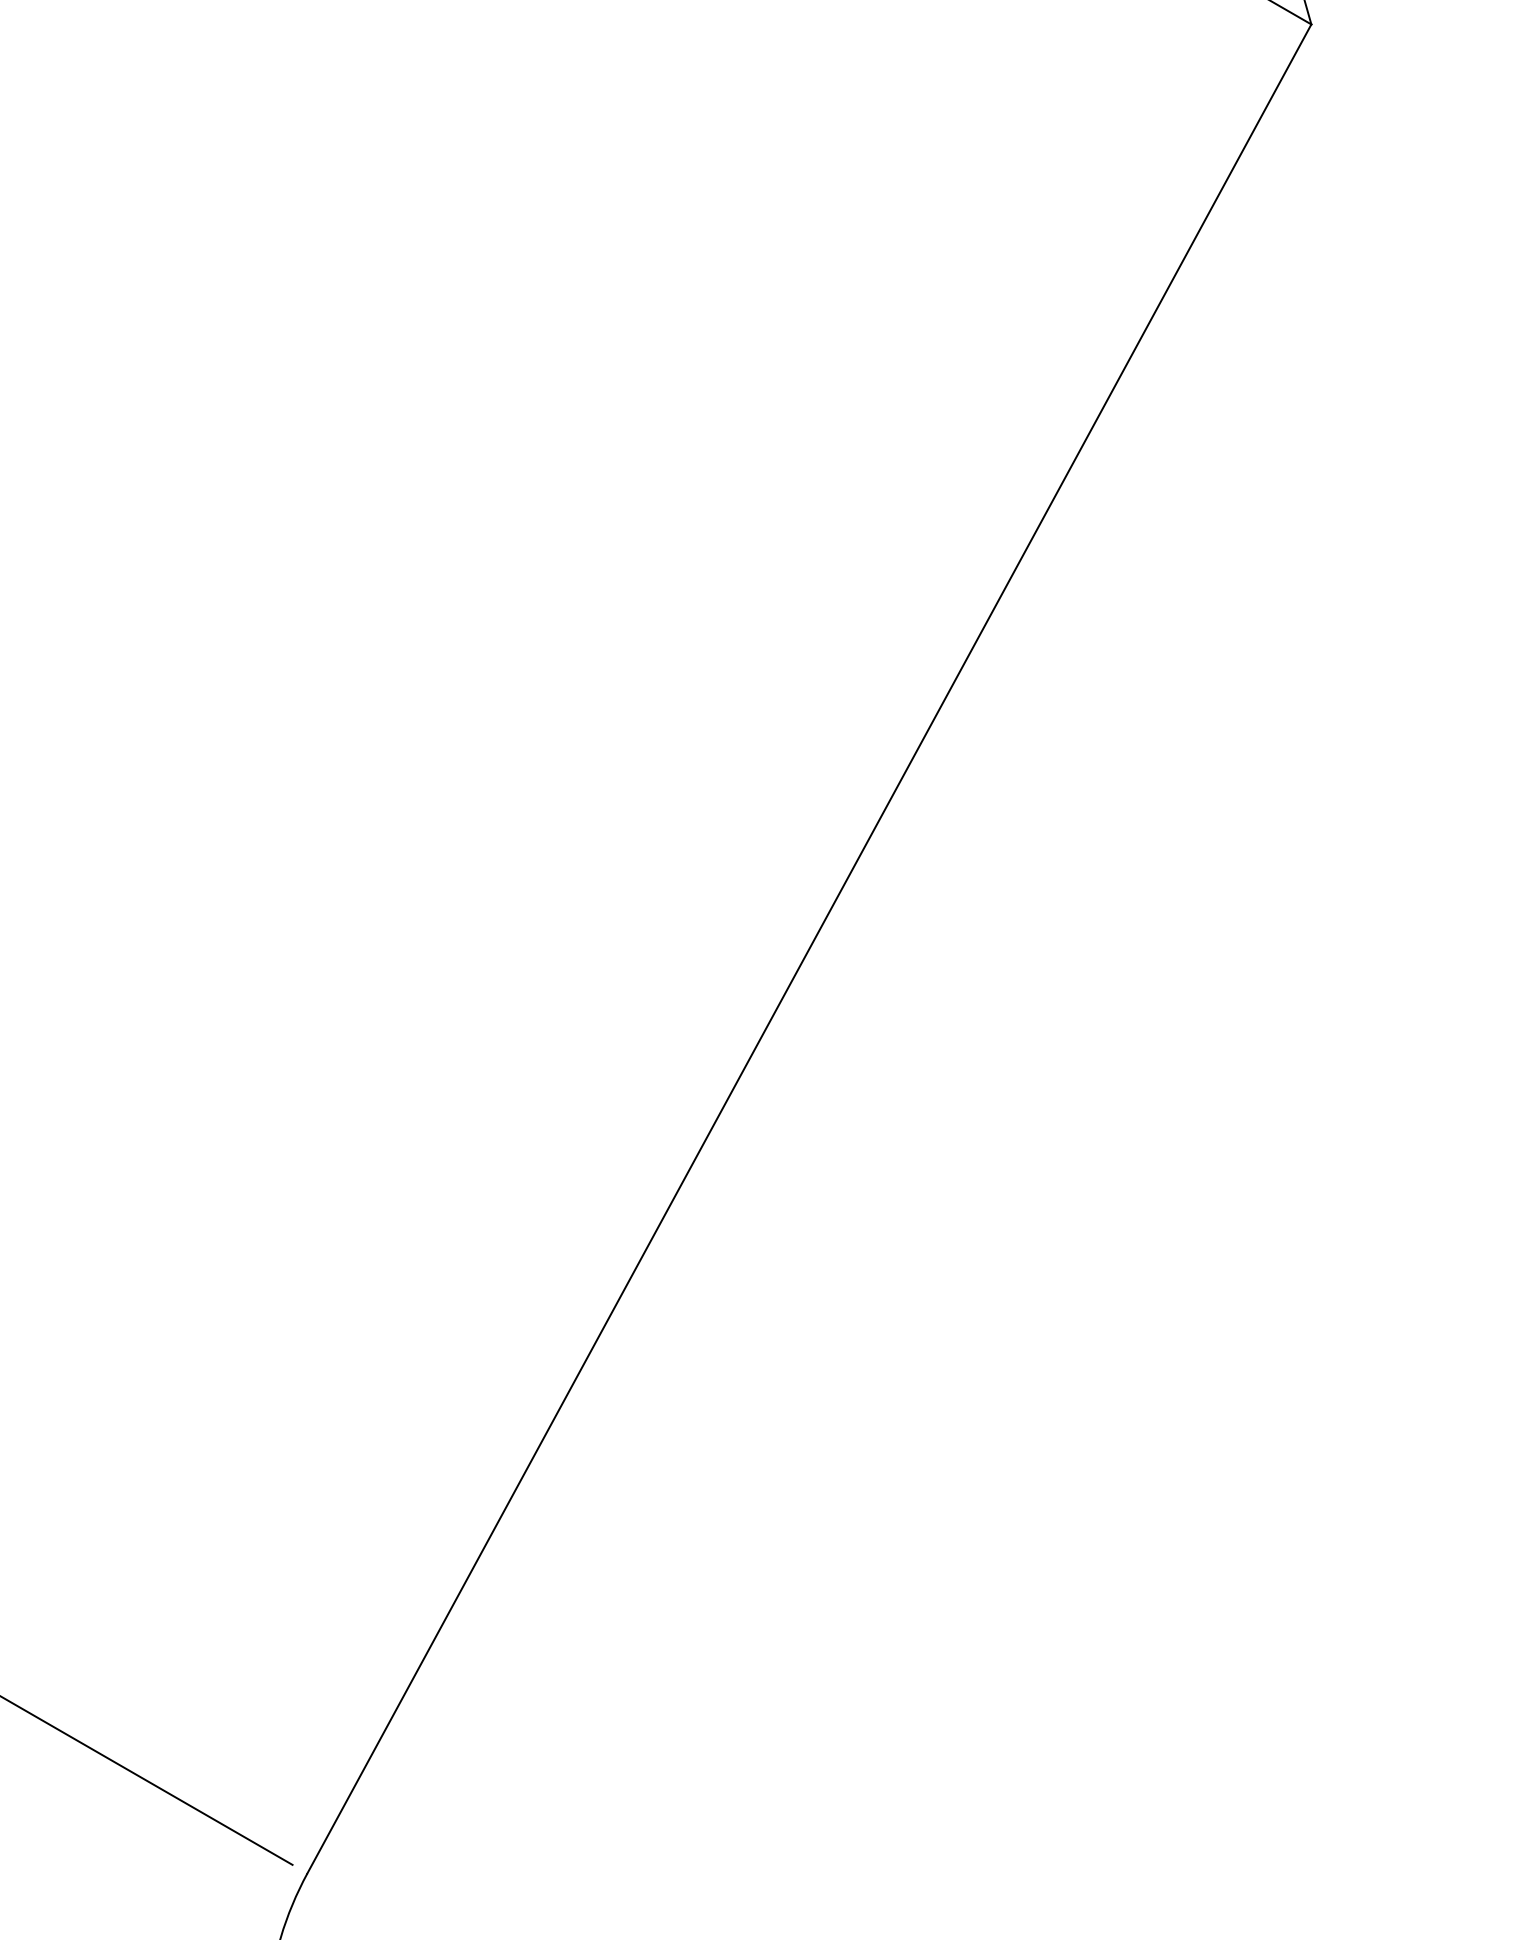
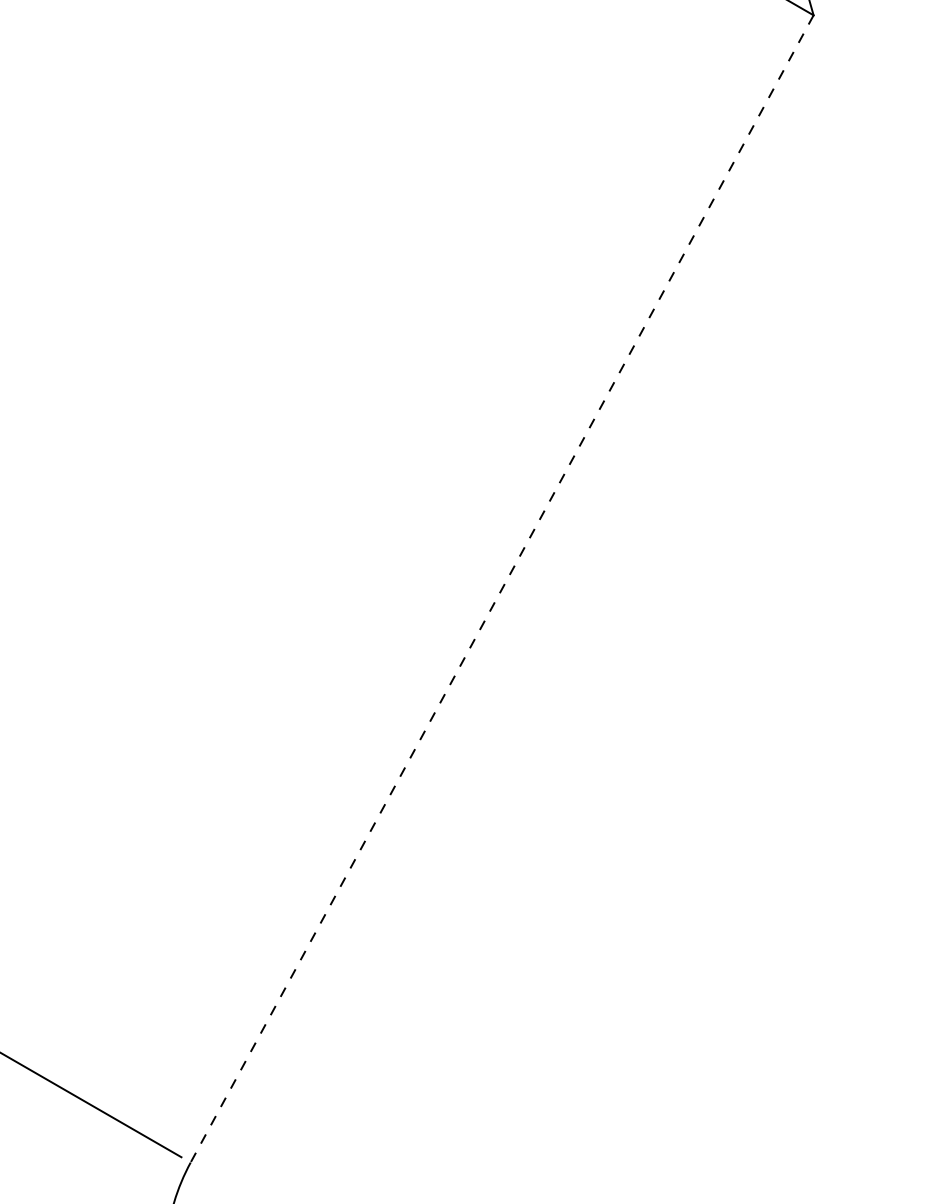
line: (809, 948) -> (502, 588), solid -> dashed

